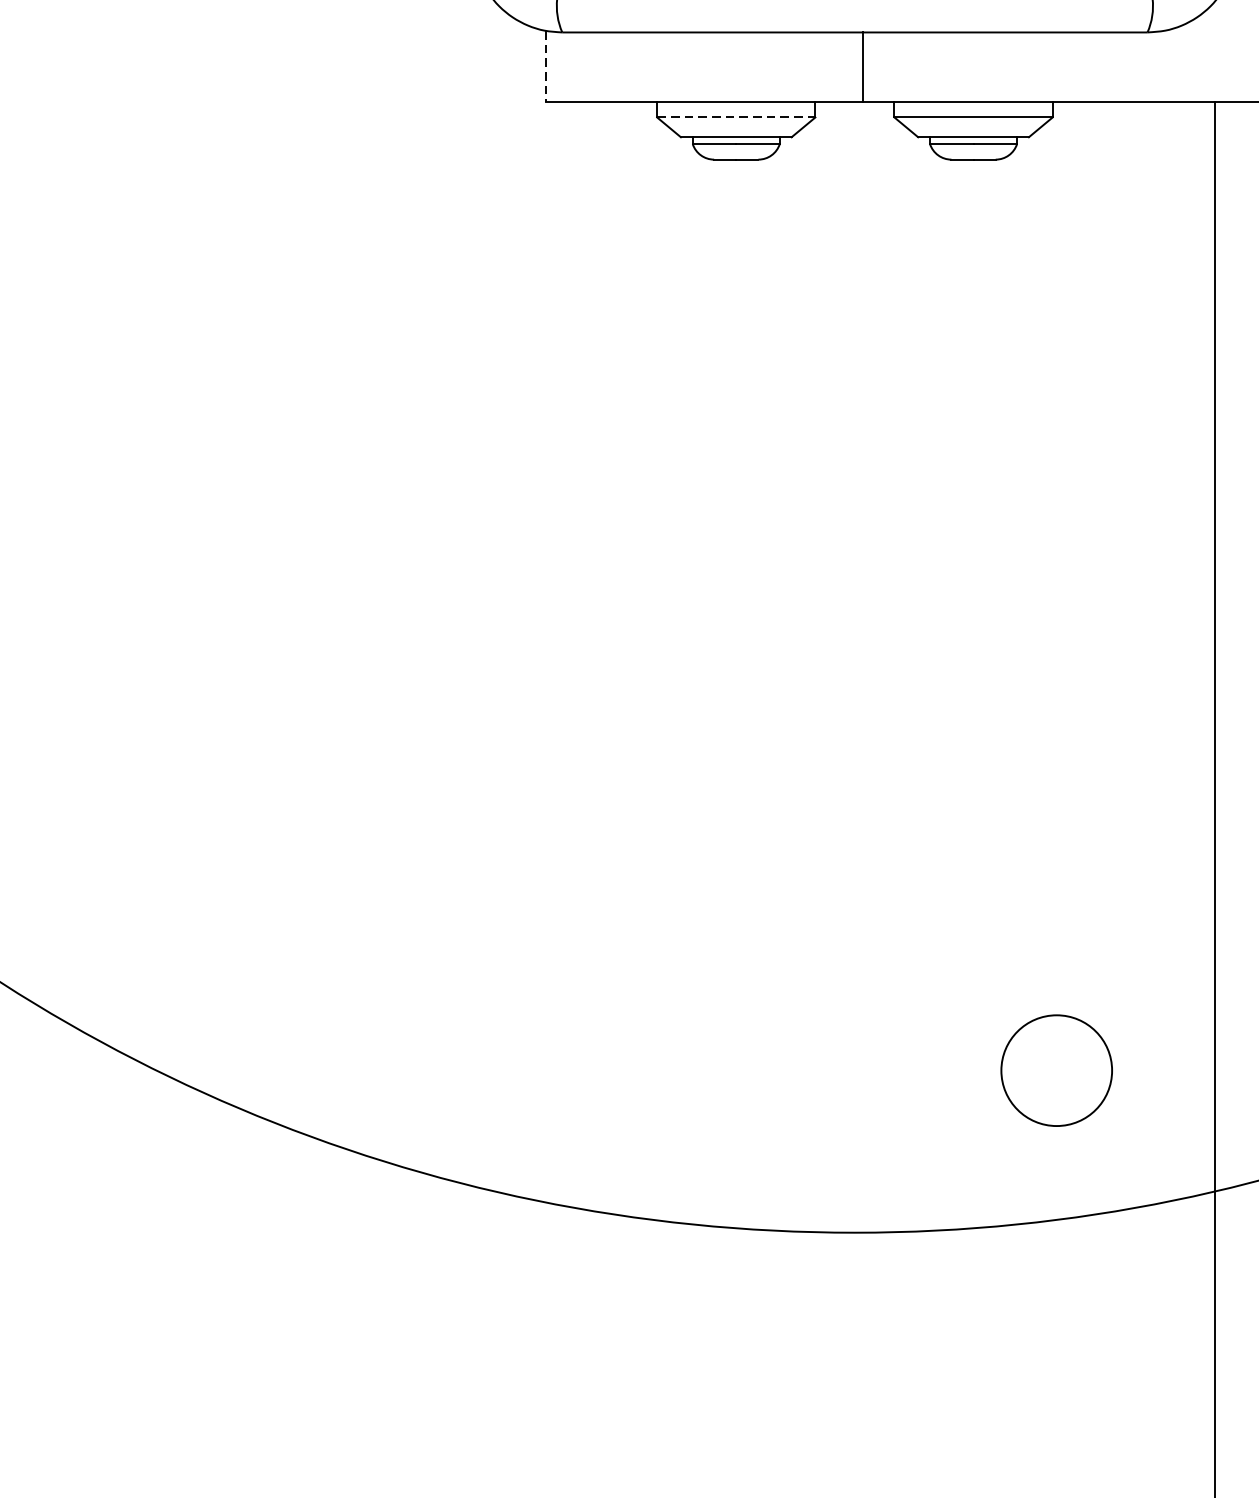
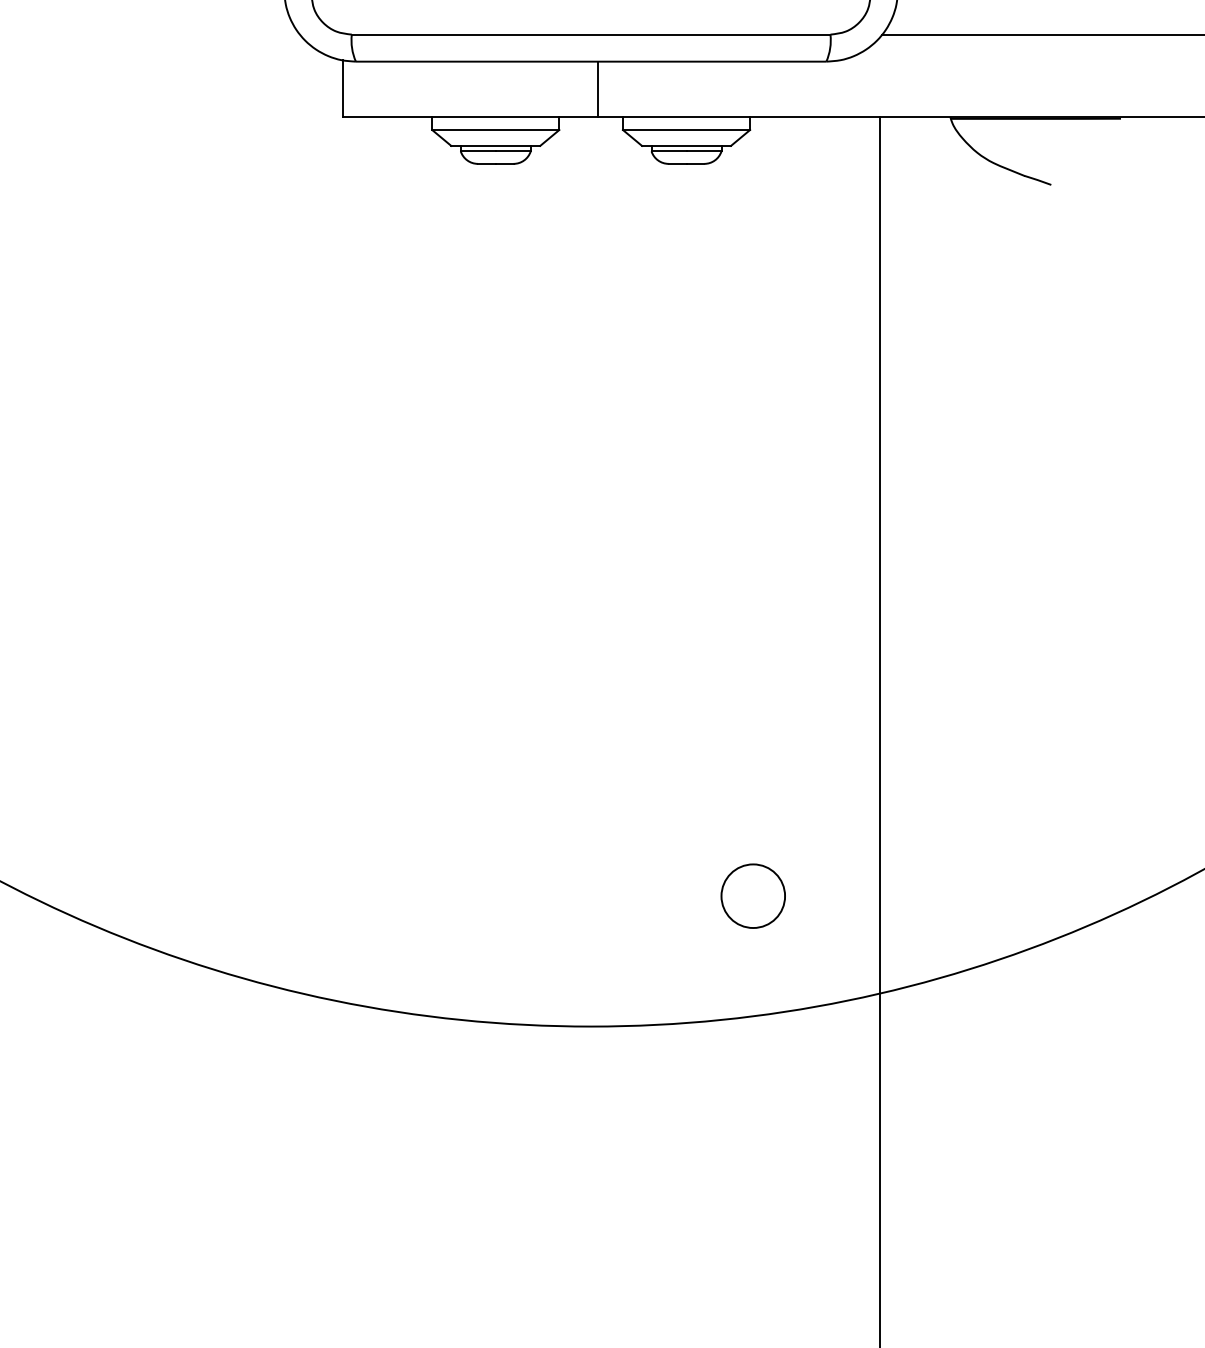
line: (546, 67) -> (343, 89), dashed -> solid
line: (735, 118) -> (495, 130), dashed -> solid
circle: (1055, 1069) -> (752, 895), size x0.71

